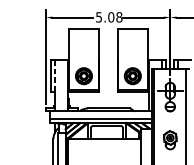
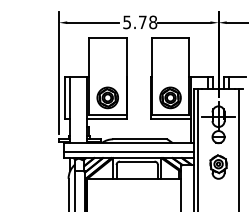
text: (111, 17) -> (142, 22), 5.08 -> 5.78
line: (54, 75) -> (70, 97), dashed -> solid
part: (170, 139) -> (218, 166), moved

